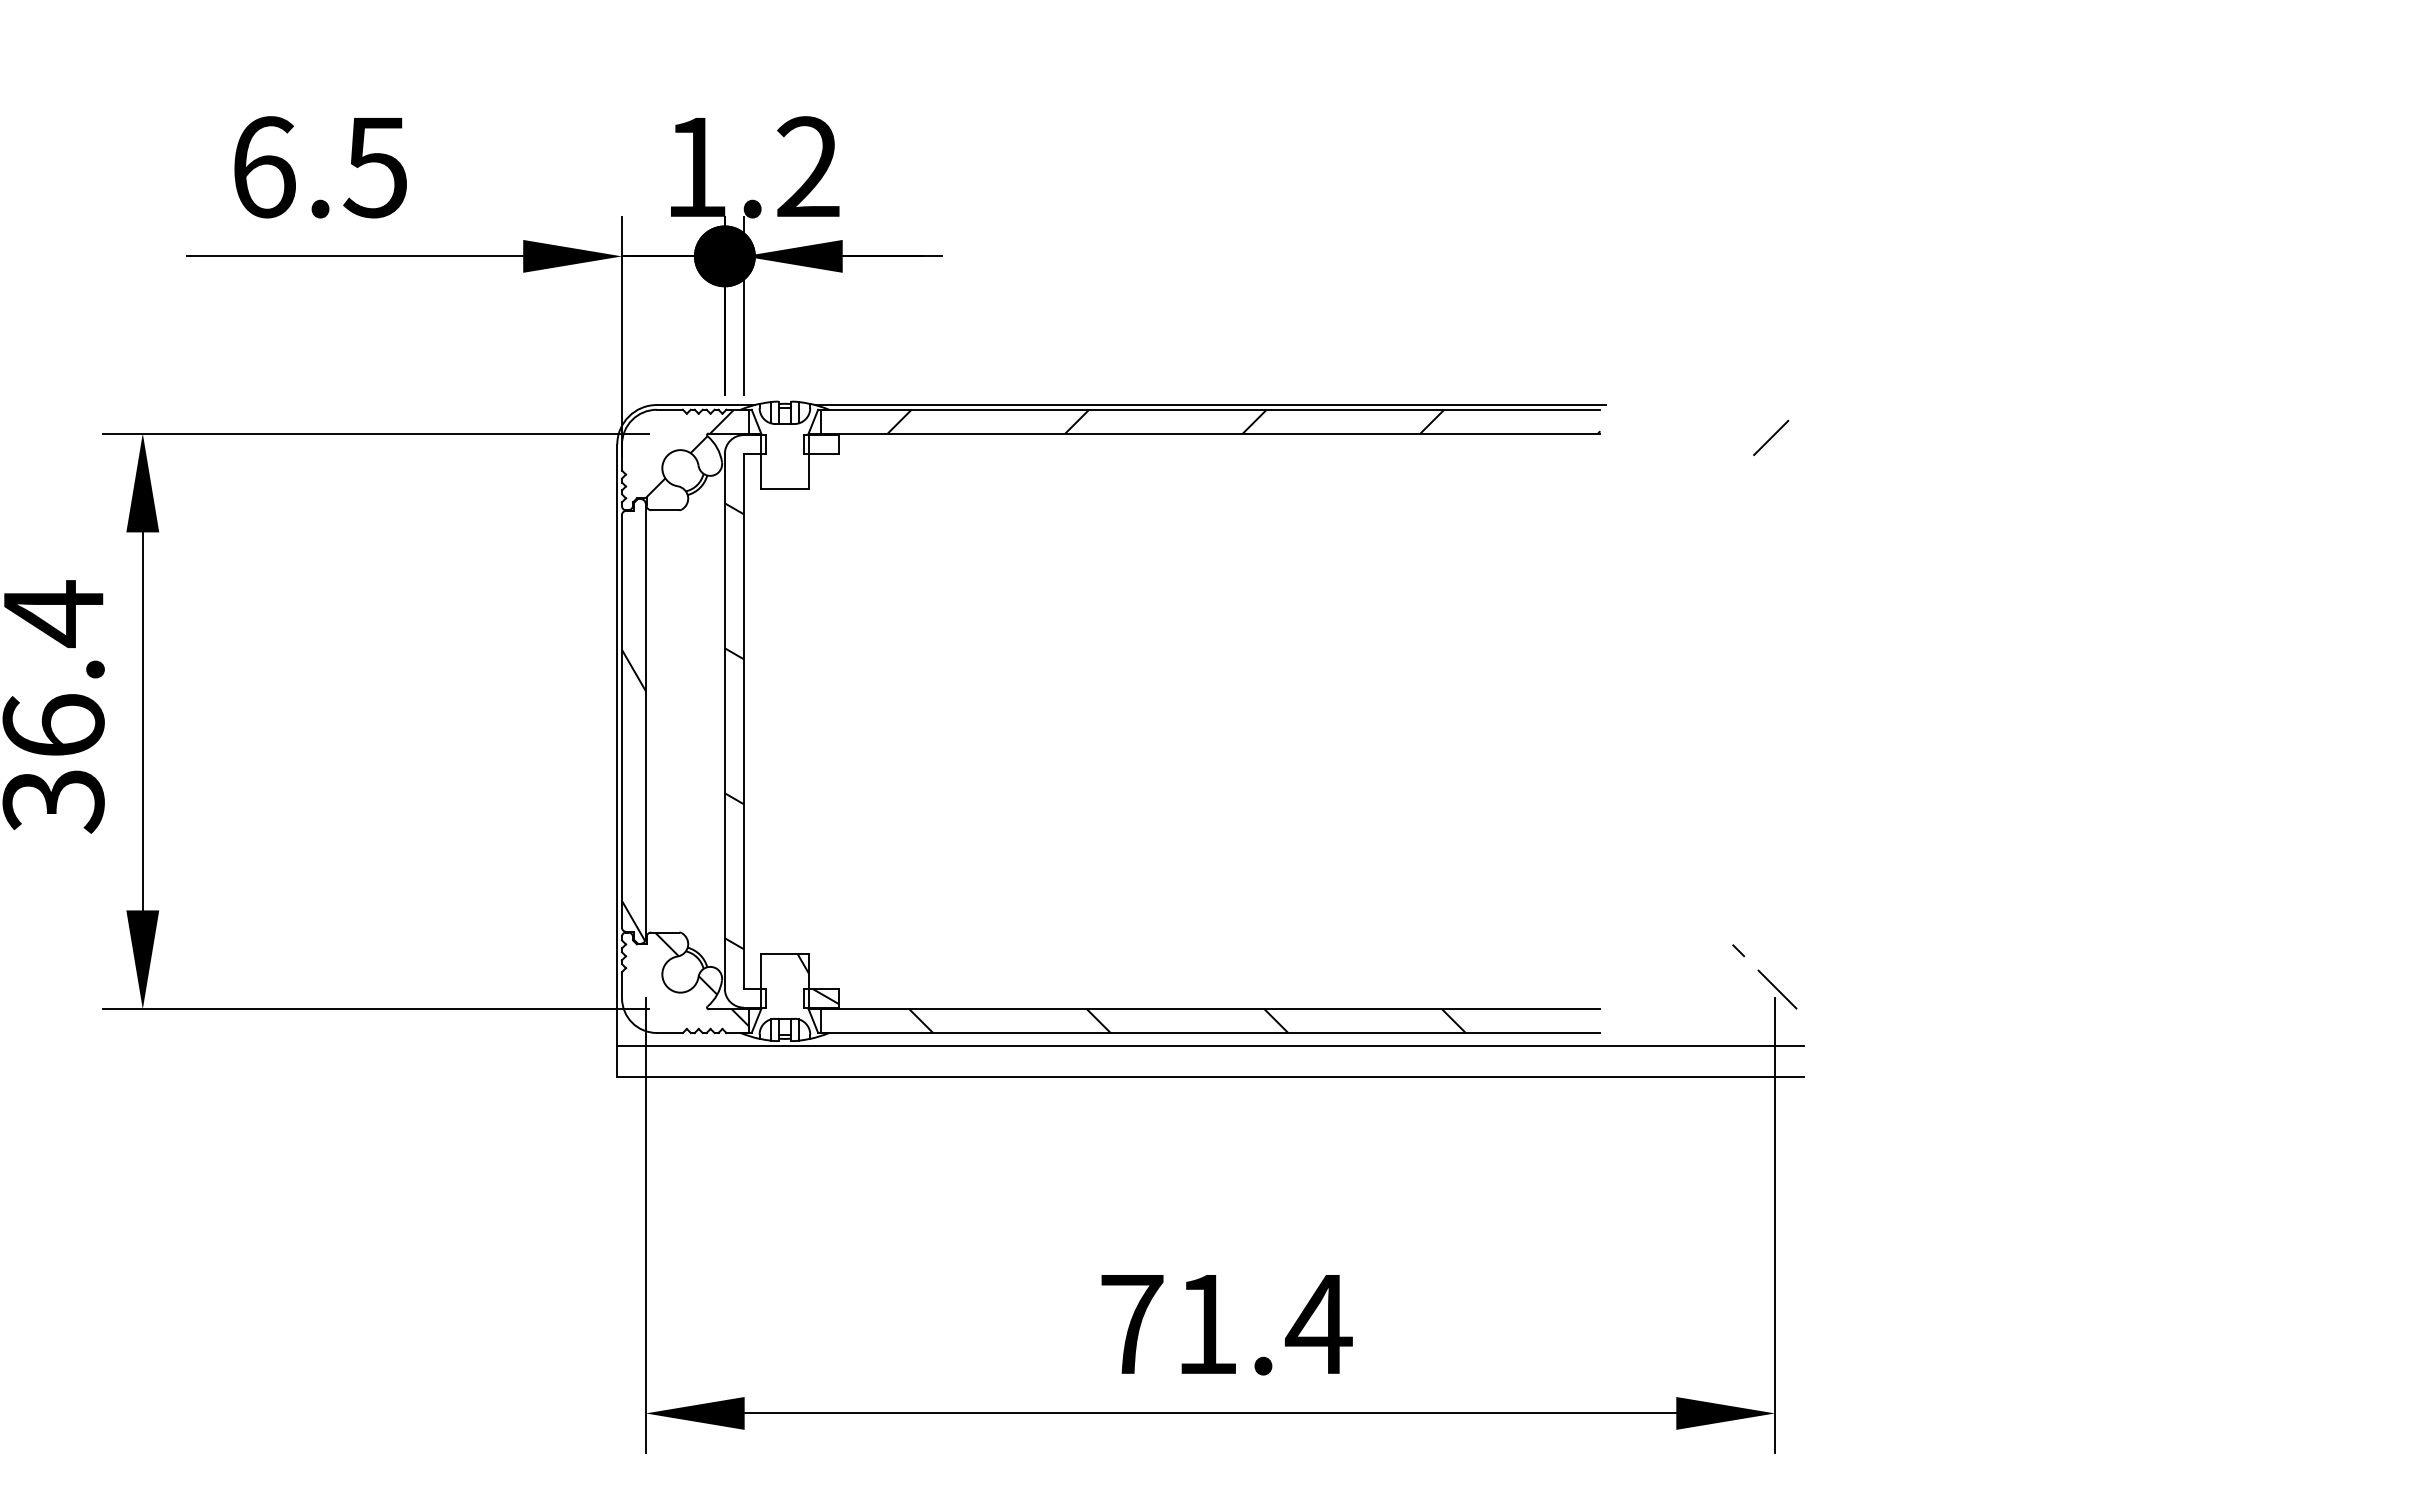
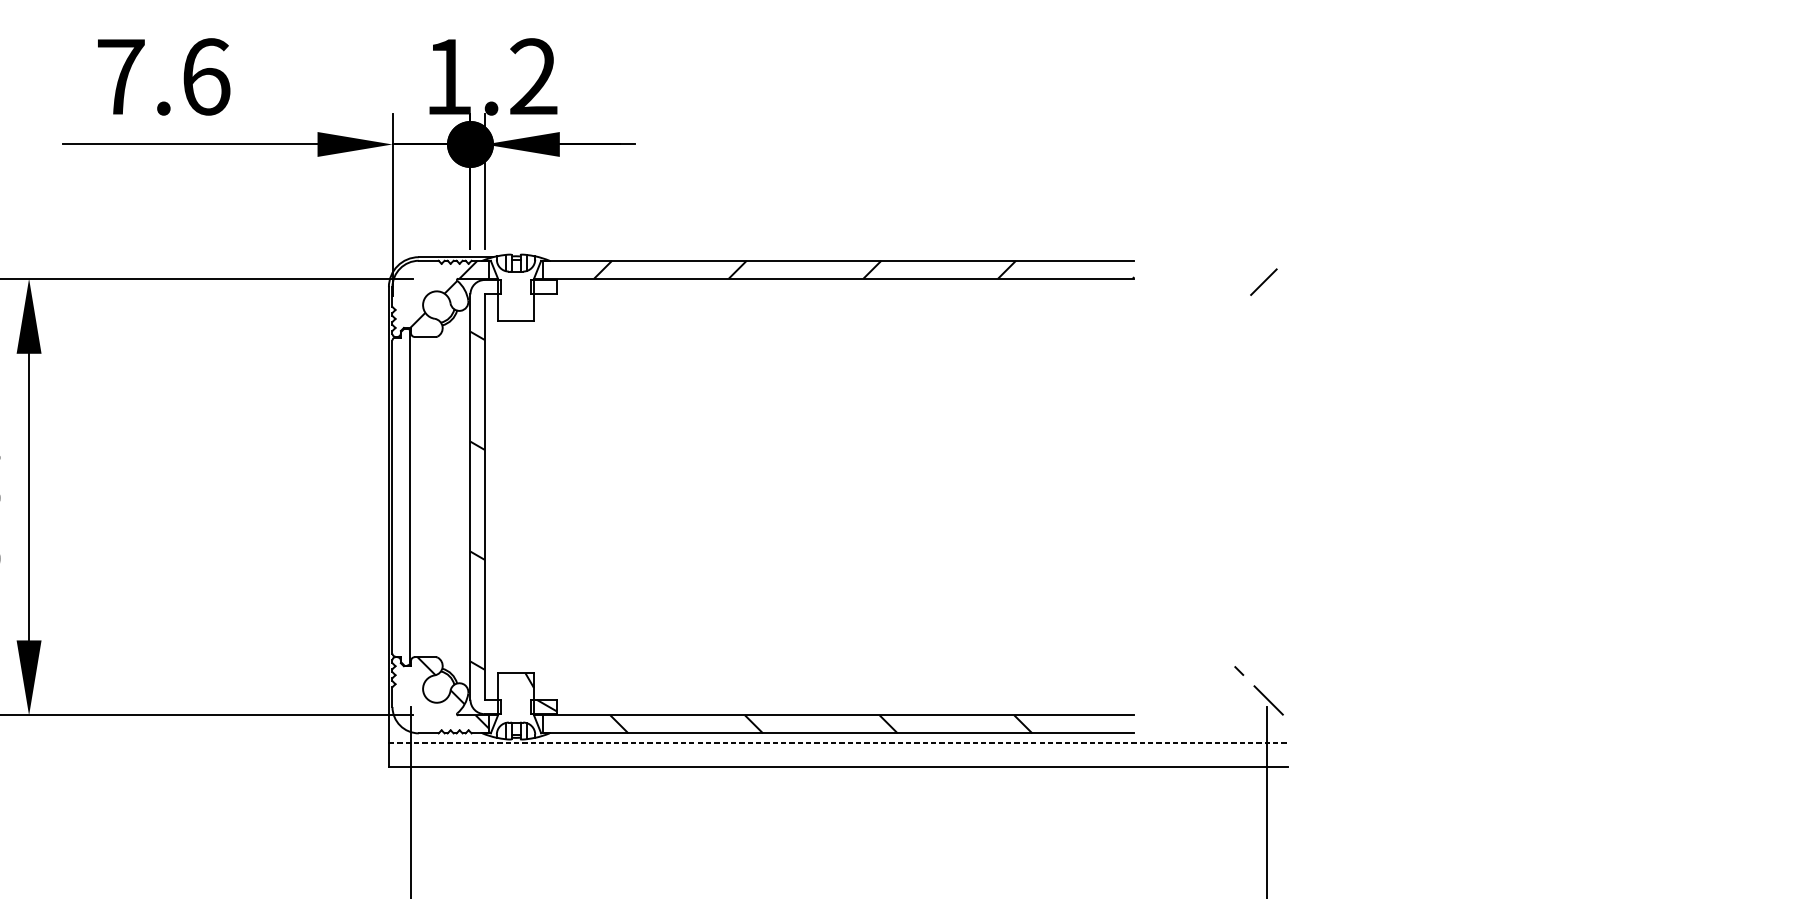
text: (320, 167) -> (163, 77), 6.5 -> 7.6
line: (1210, 405) -> (838, 257), removed
hatch: (633, 795) -> (401, 553), removed
line: (1210, 1045) -> (838, 742), solid -> dashed

